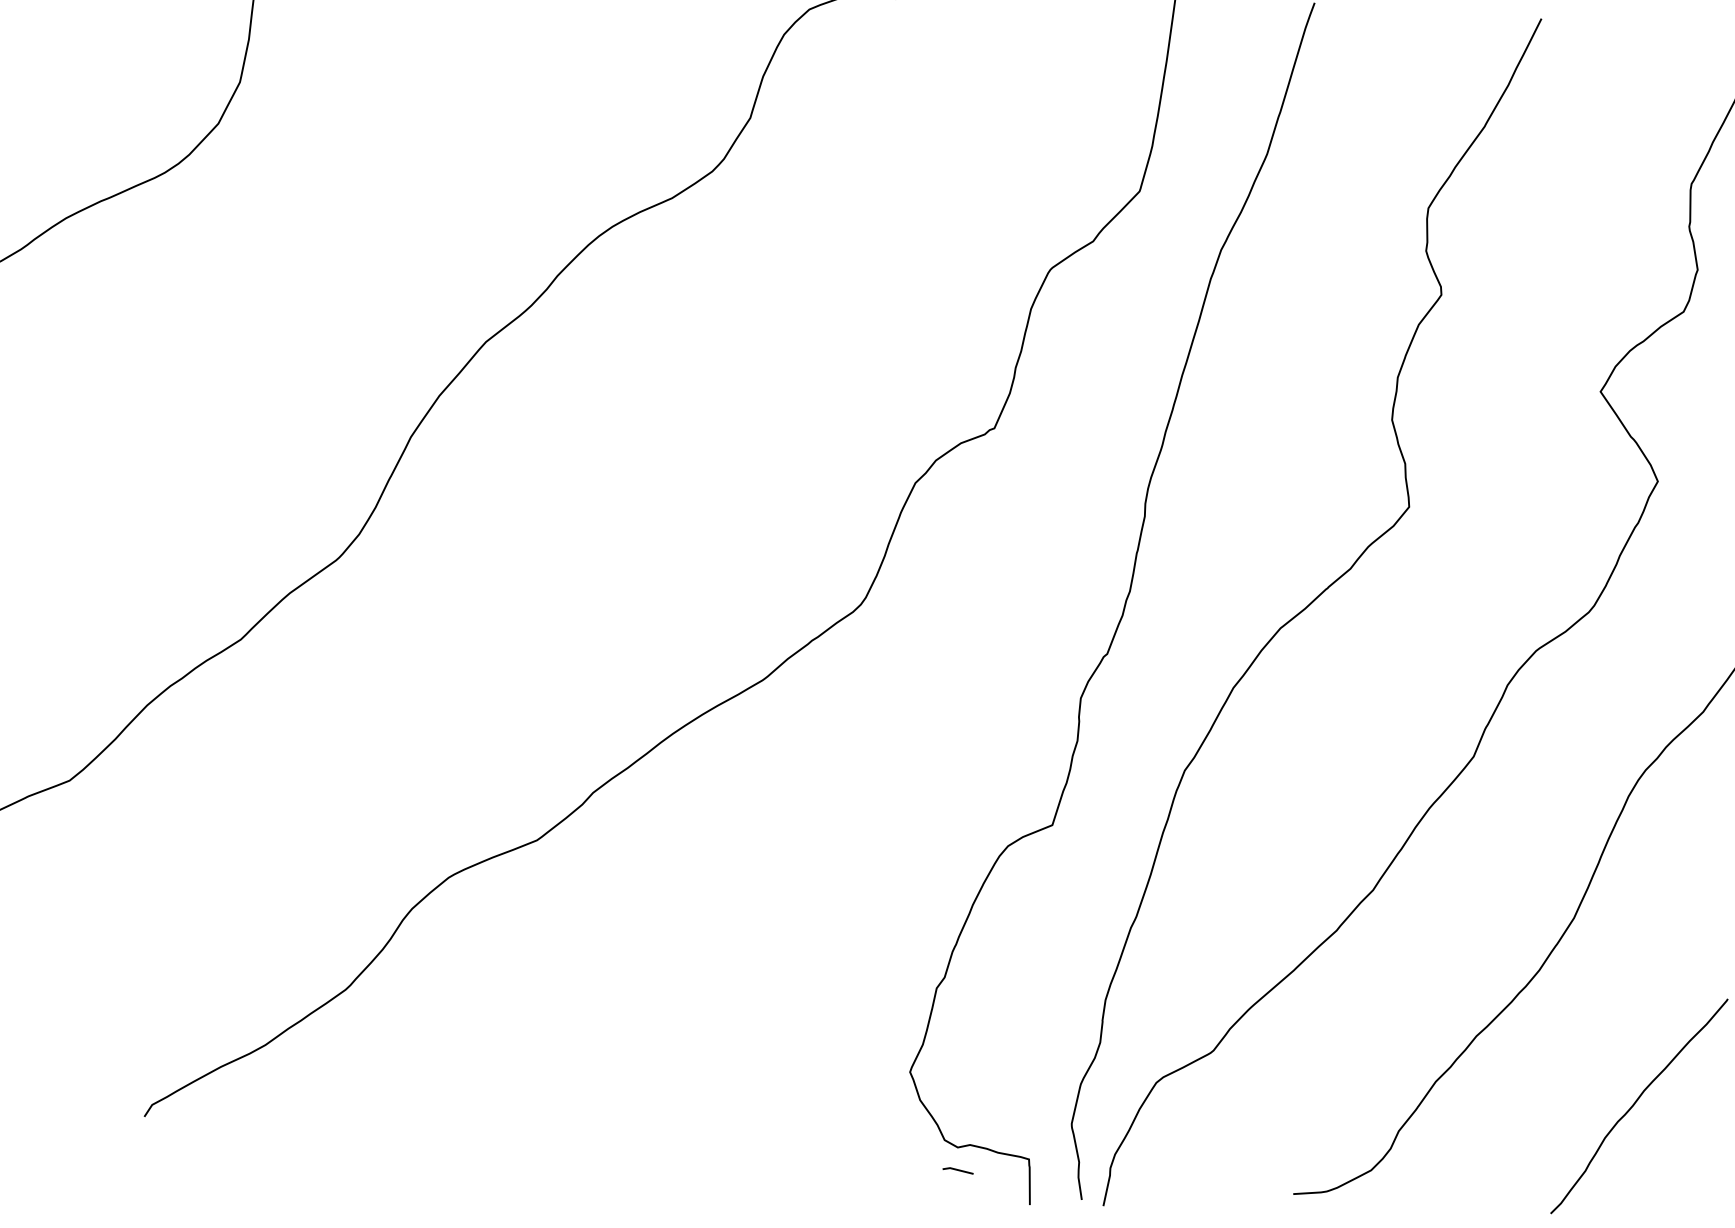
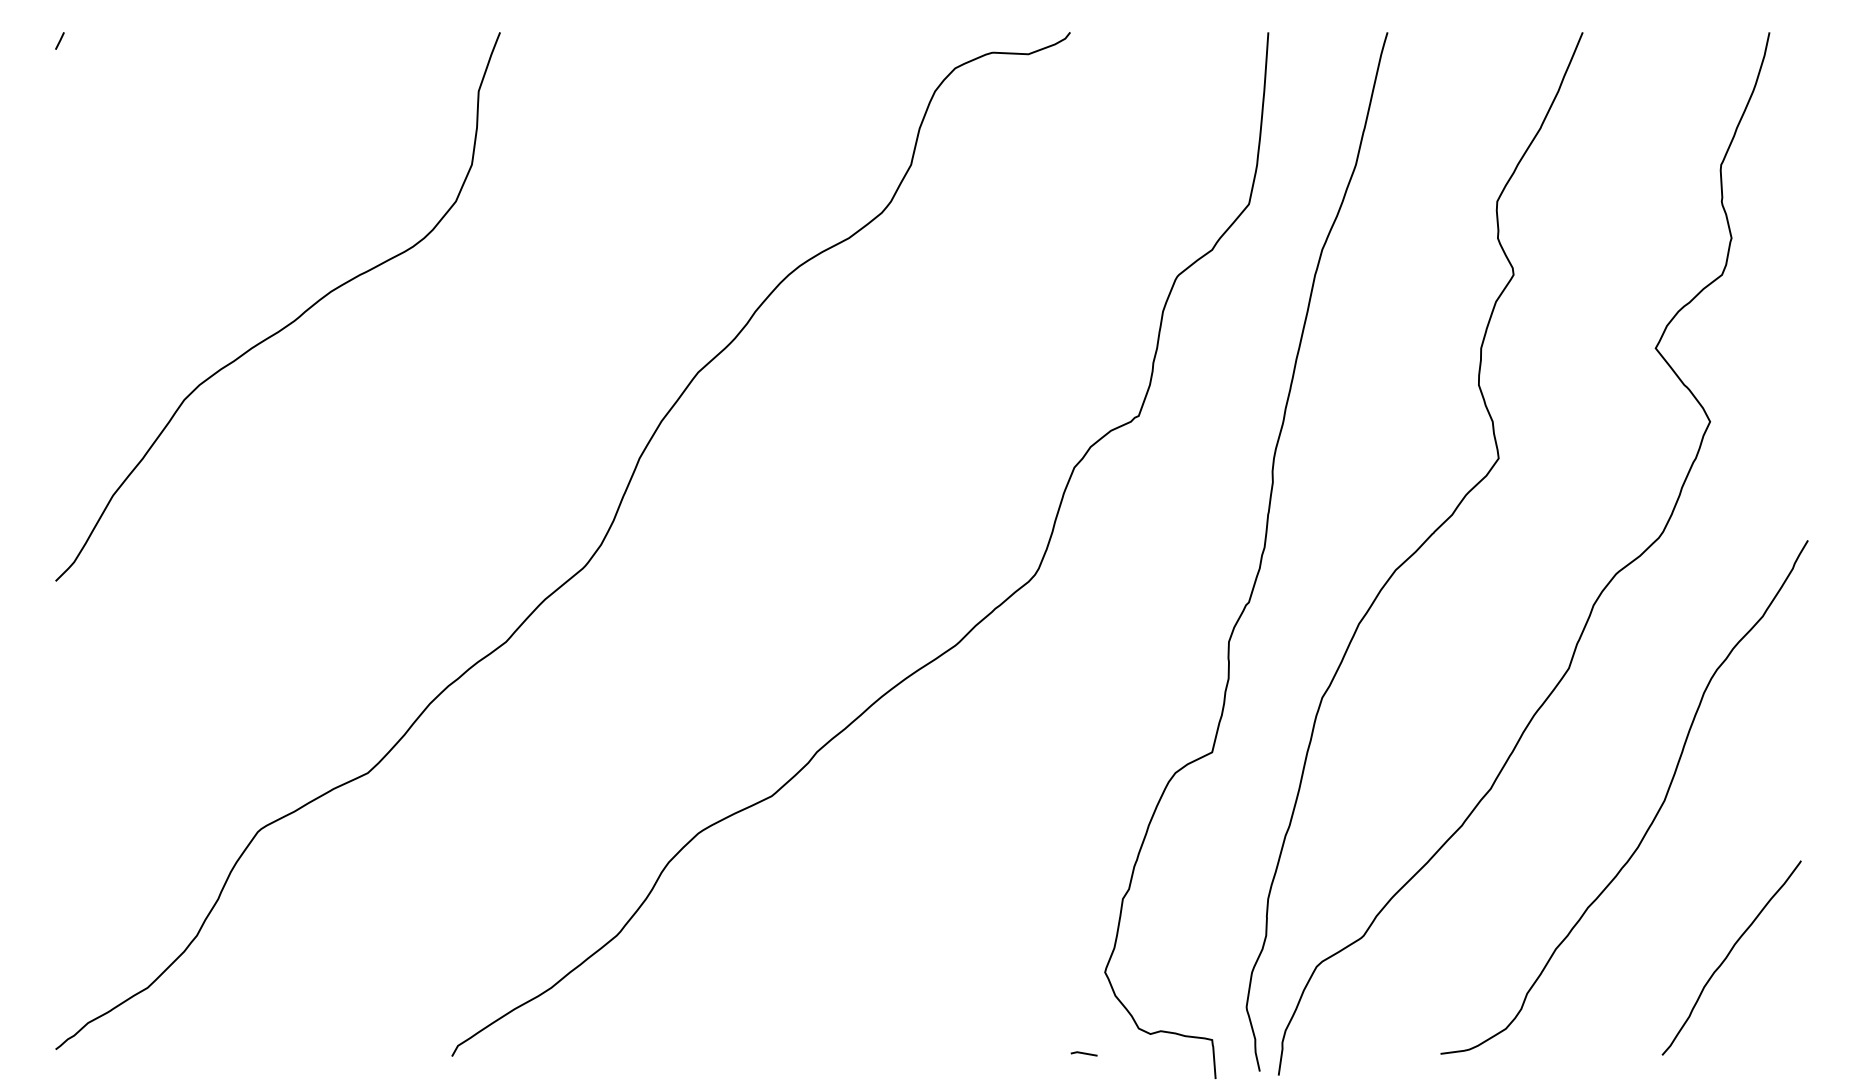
line: (957, 1170) -> (1083, 1053), moved

